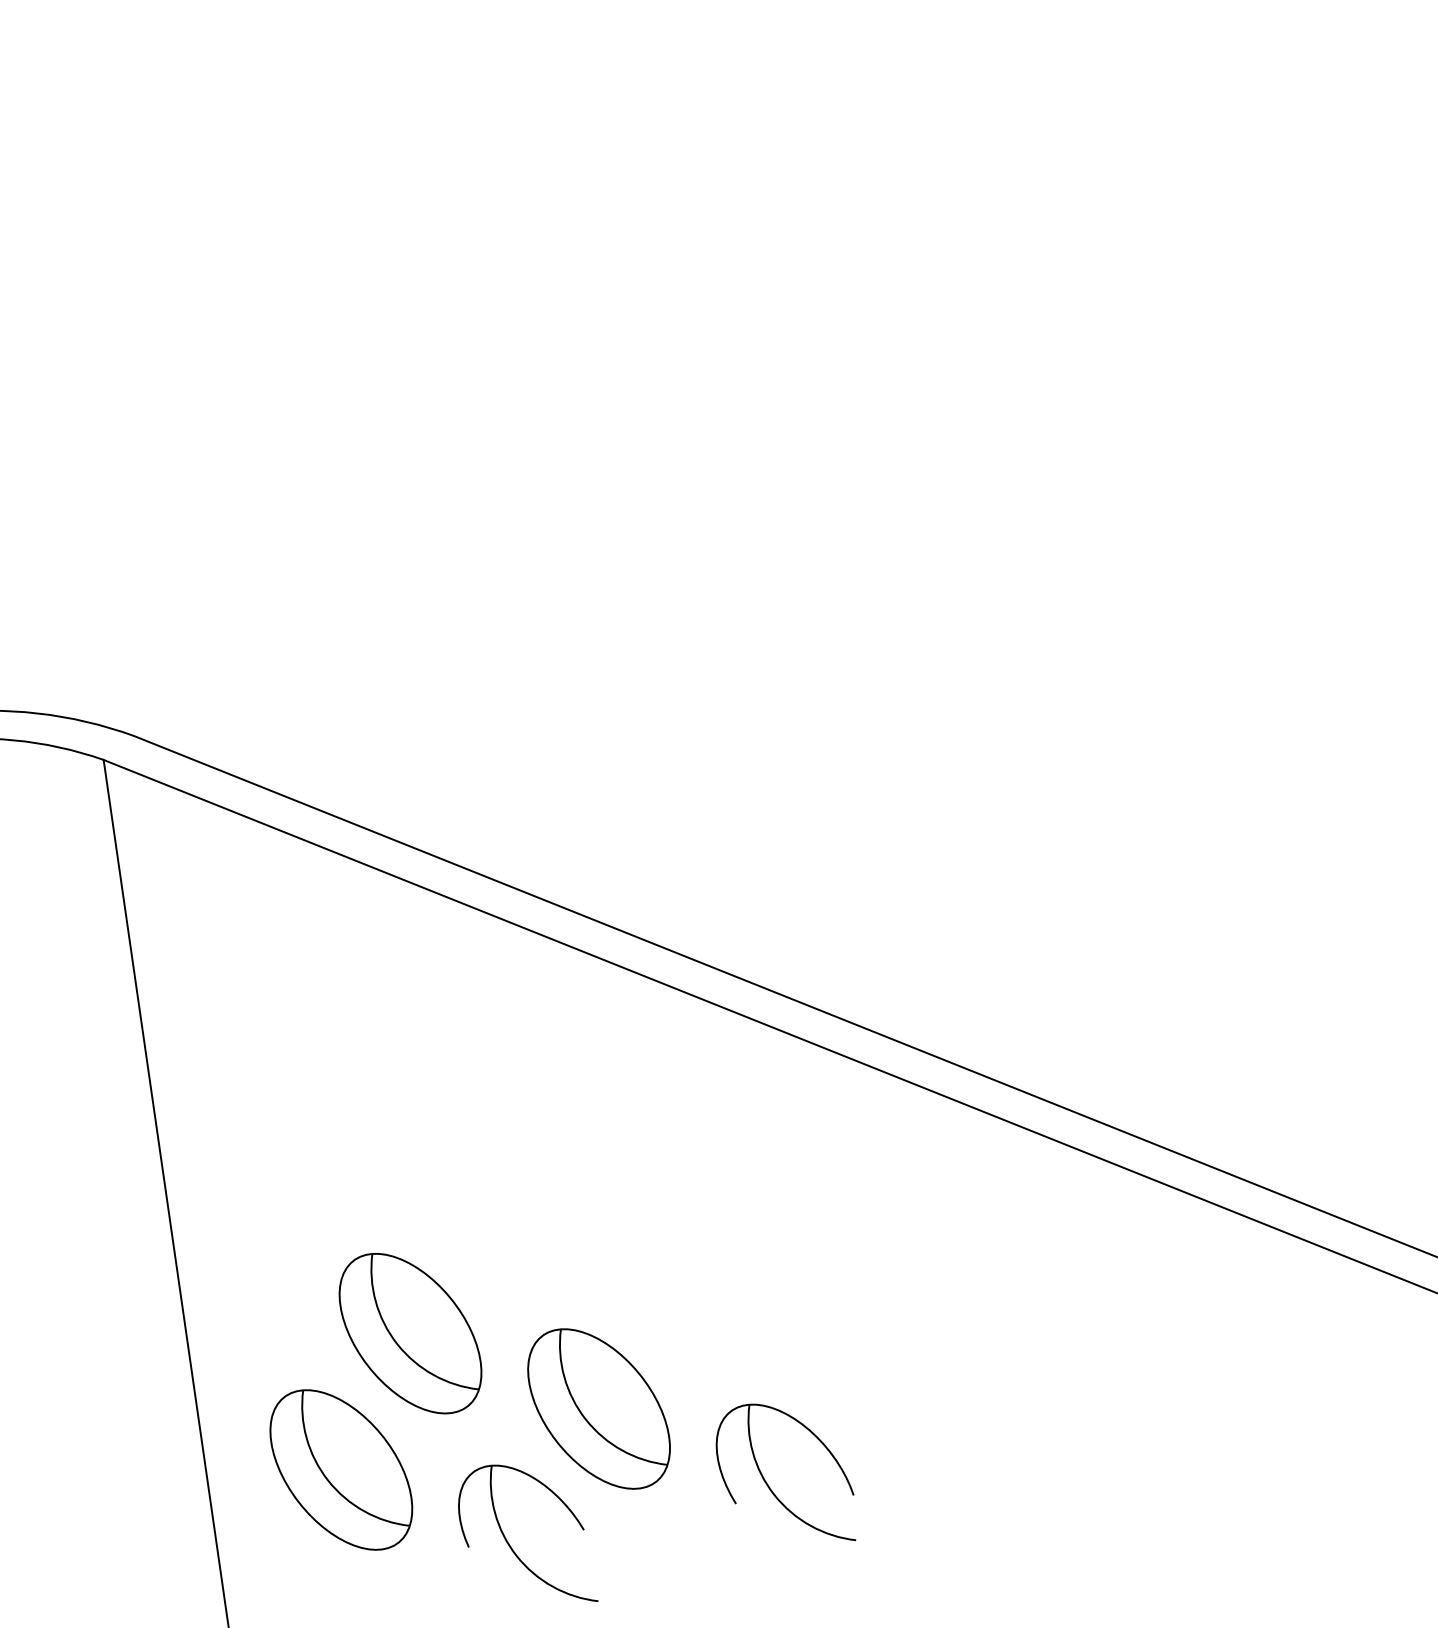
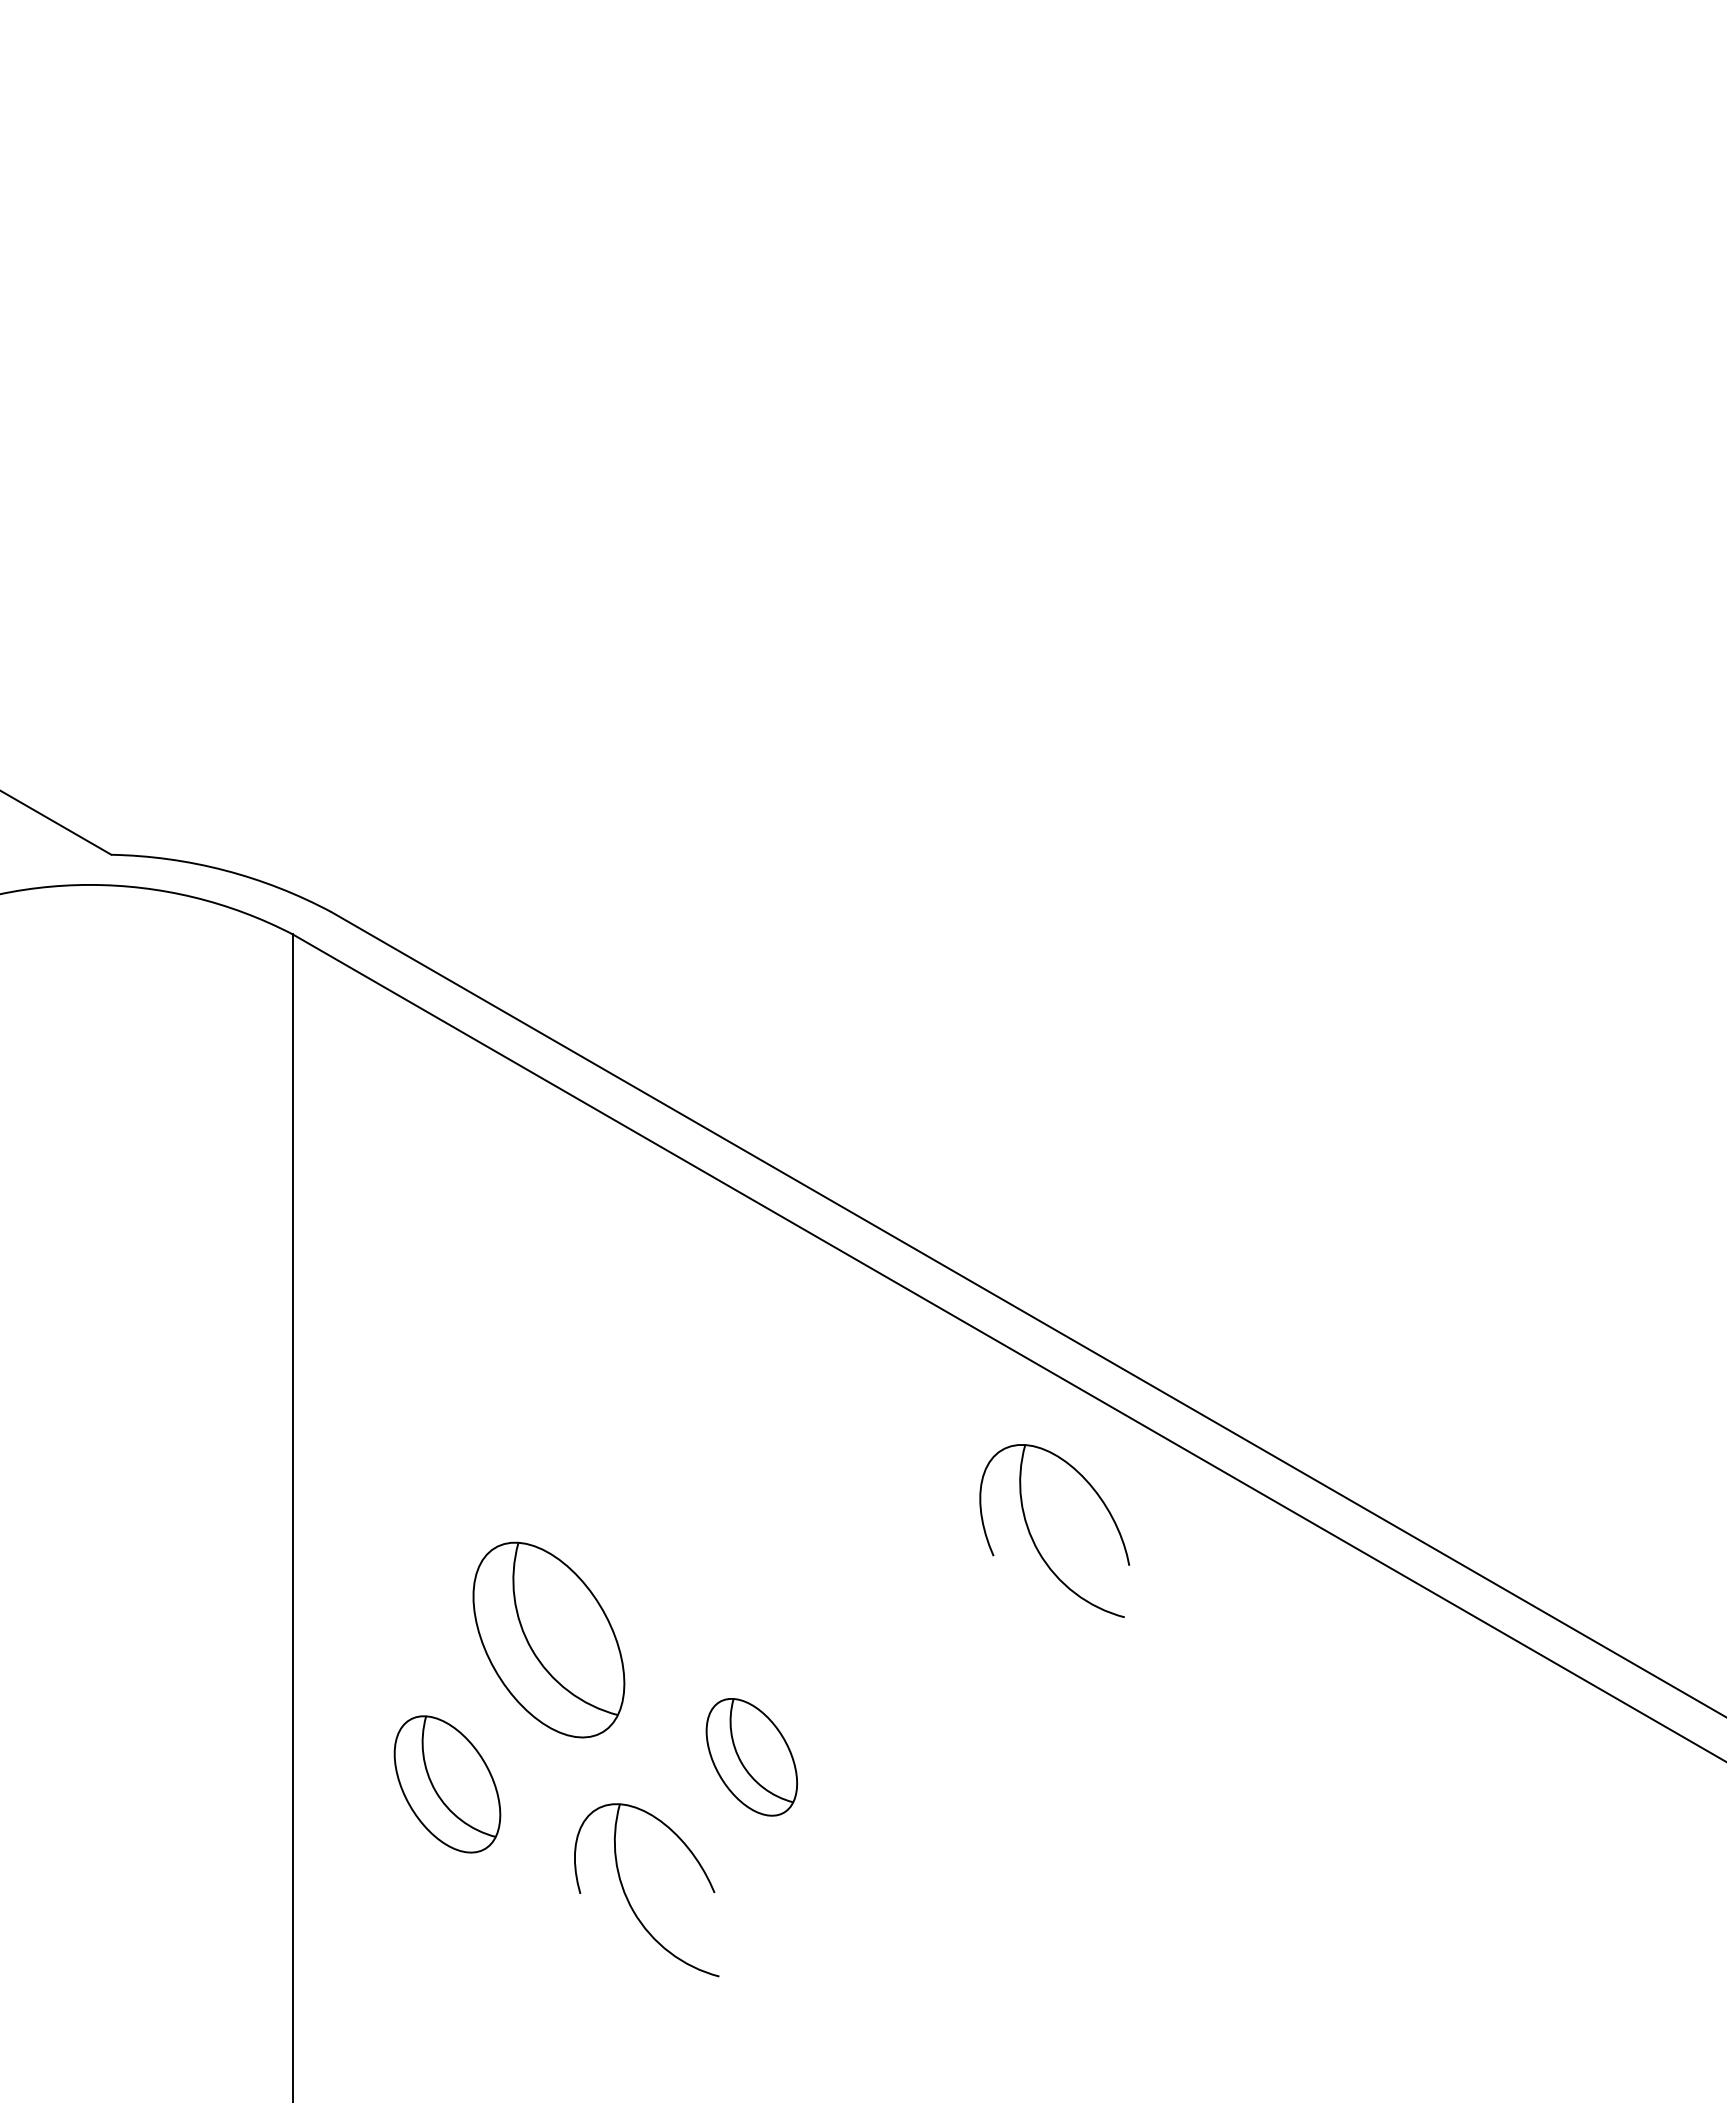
part: (598, 1409) -> (751, 1757), size x0.6
part: (341, 1470) -> (447, 1784), size x0.7
part: (768, 1483) -> (1033, 1538), moved

